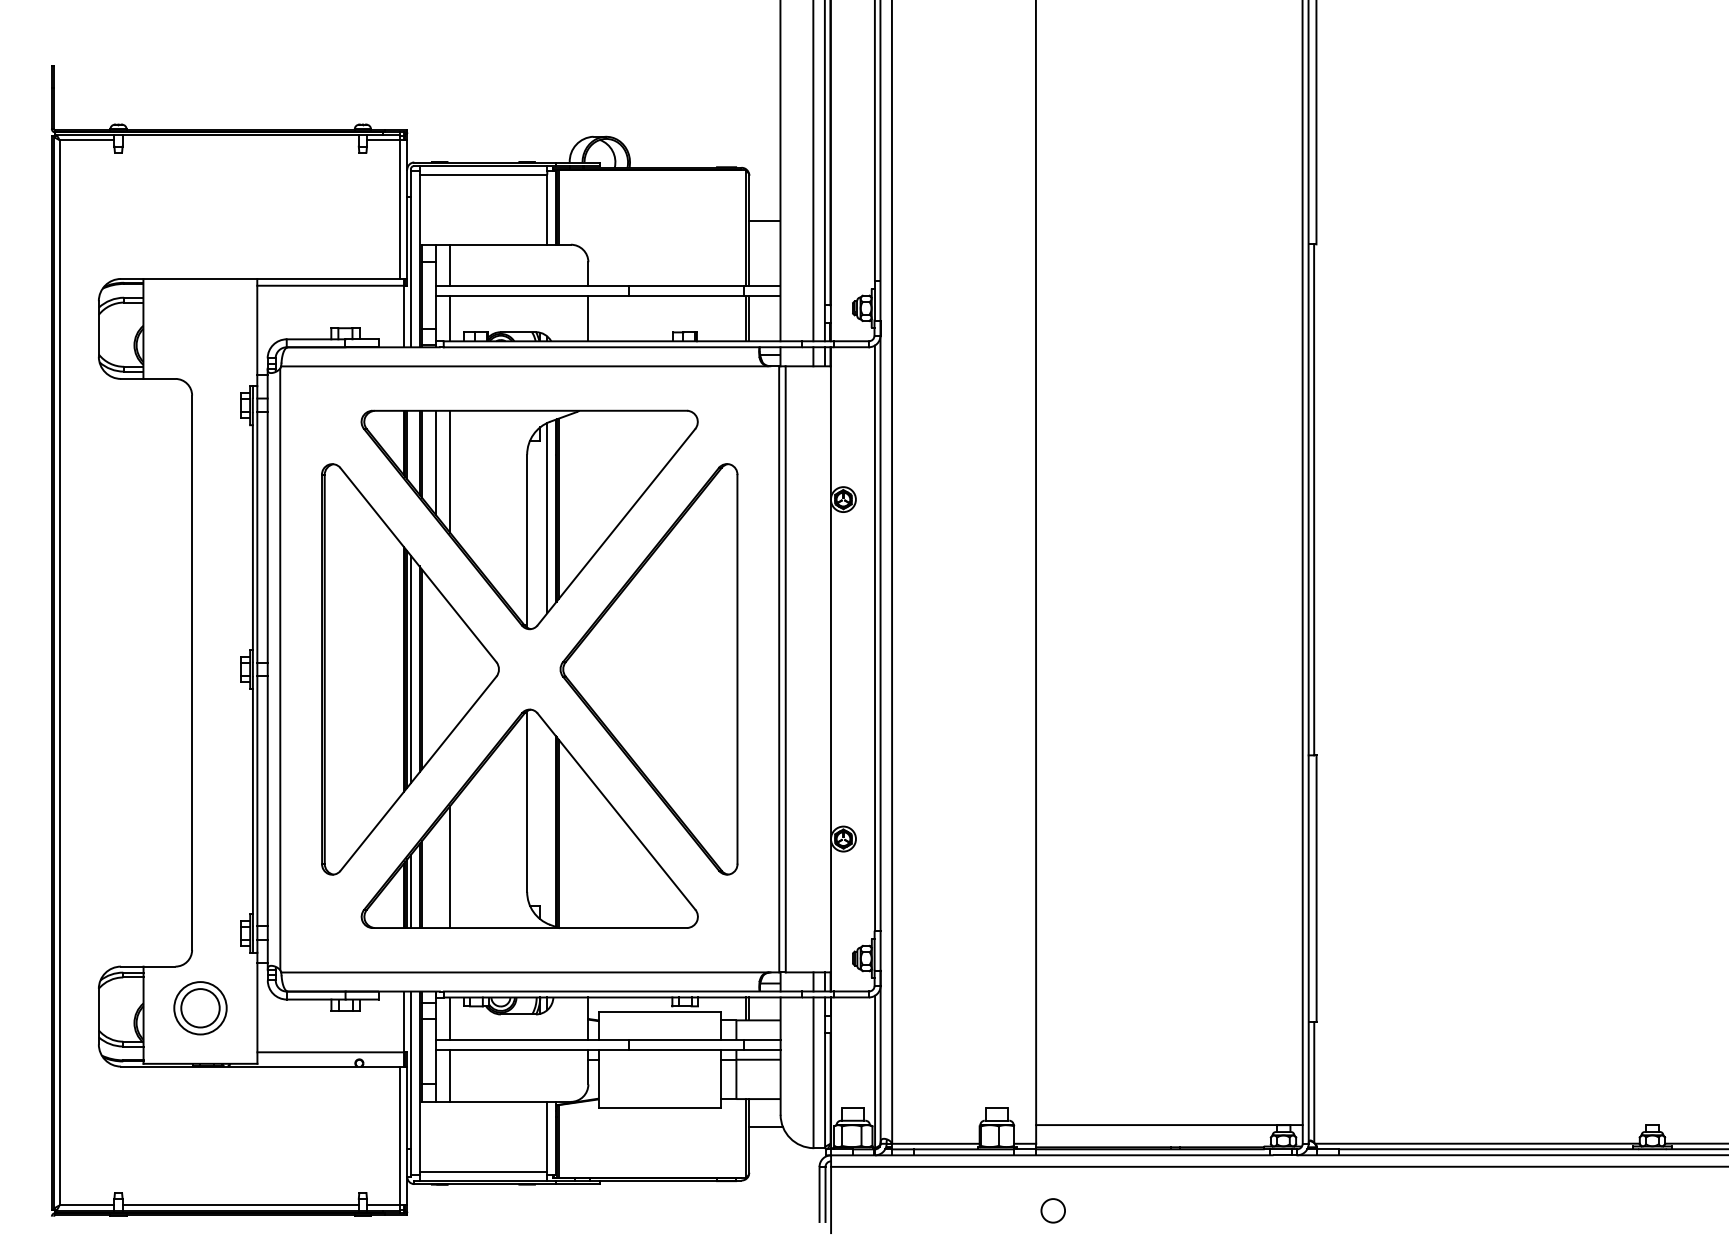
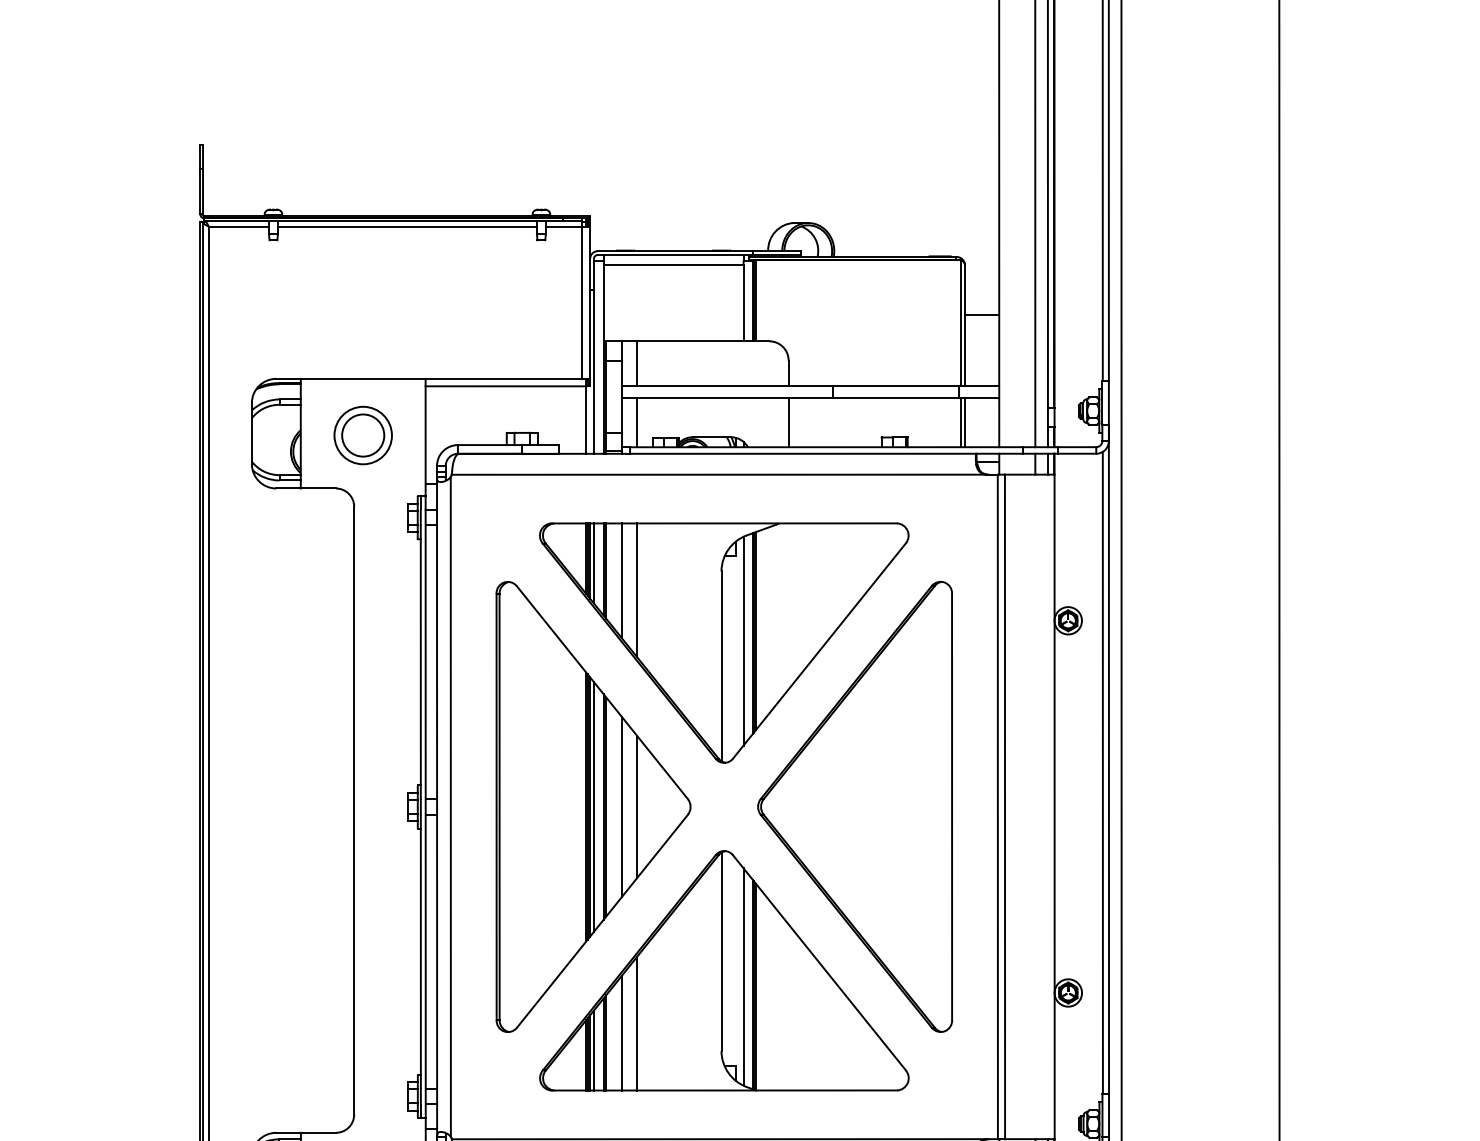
line: (240, 140) -> (407, 227), added
part: (200, 330) -> (363, 435), added
line: (410, 446) -> (593, 562), added
line: (436, 669) -> (622, 807), added
line: (450, 669) -> (637, 807), added
line: (547, 824) -> (743, 977), added
line: (436, 875) -> (622, 1032), added

